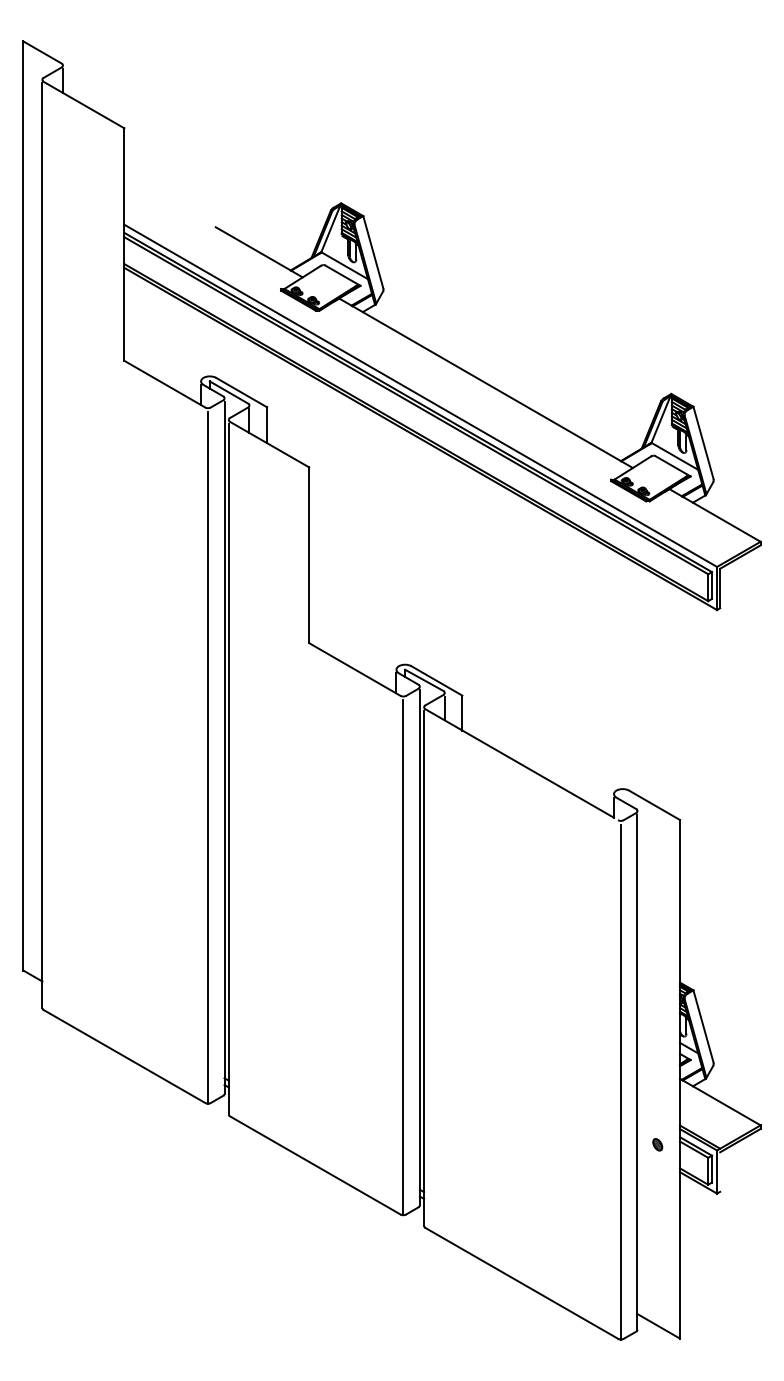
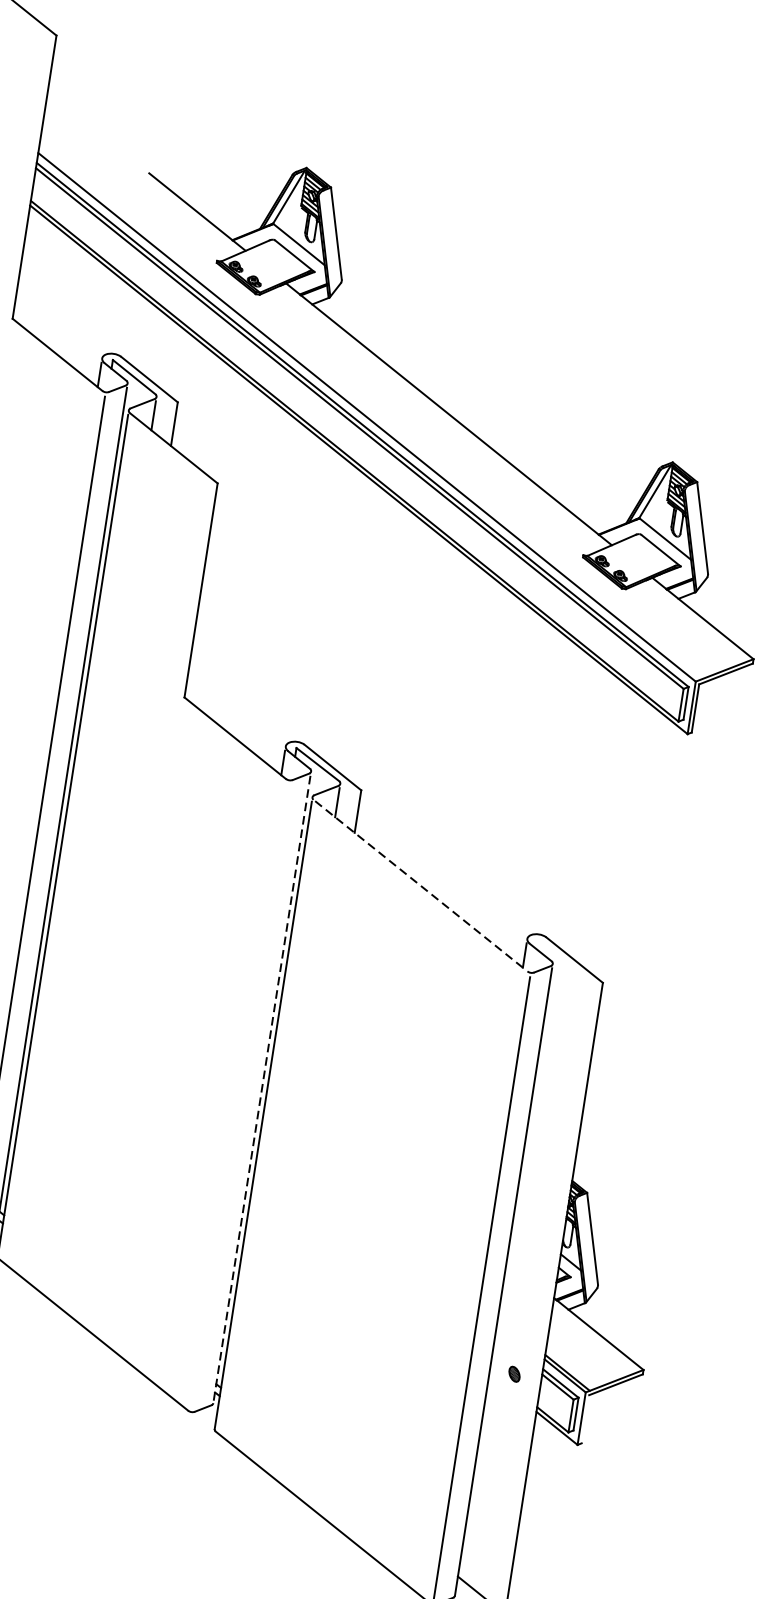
line: (519, 763) -> (418, 883), solid -> dashed
line: (419, 947) -> (261, 1089), solid -> dashed
line: (403, 957) -> (240, 1098), removed

